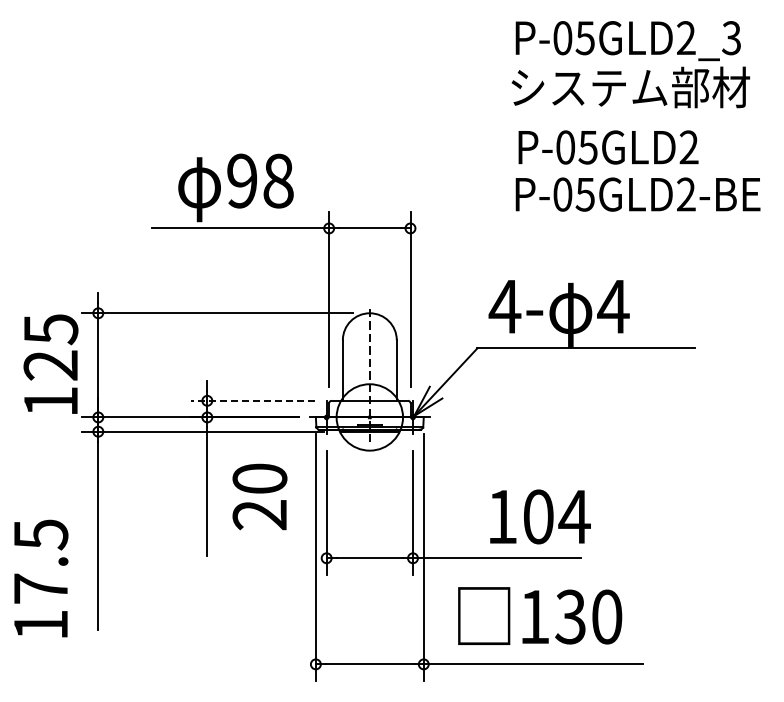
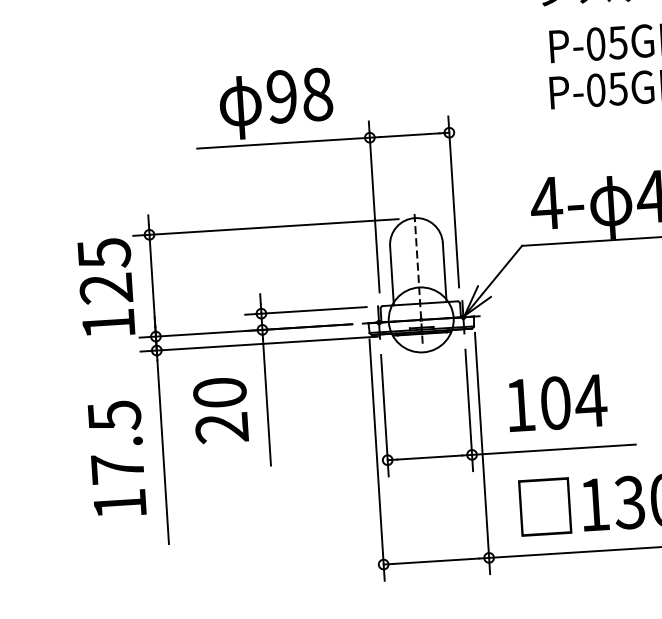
line: (252, 400) -> (305, 310), dashed -> solid
text: (259, 496) -> (220, 410), moved
text: (540, 516) -> (557, 402), moved
text: (41, 578) -> (117, 458), moved

